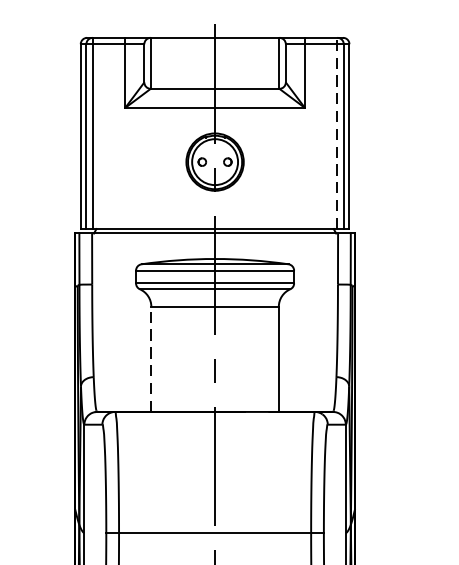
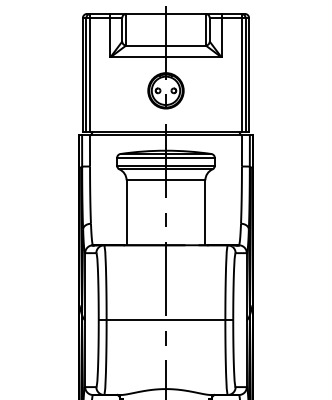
line: (337, 132) -> (241, 72), dashed -> solid
line: (151, 358) -> (126, 212), dashed -> solid

